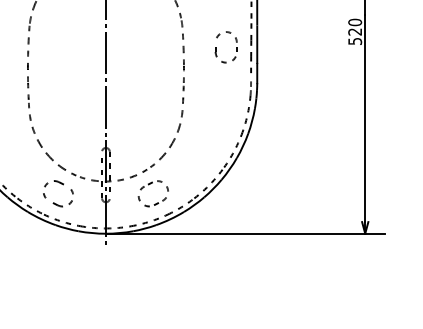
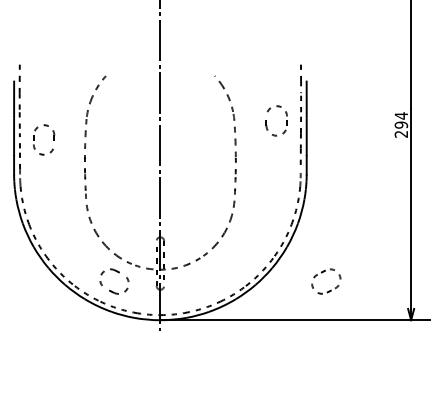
text: (355, 31) -> (401, 124), 520 -> 294
part: (215, 46) -> (266, 120), moved
part: (149, 185) -> (322, 273), moved

